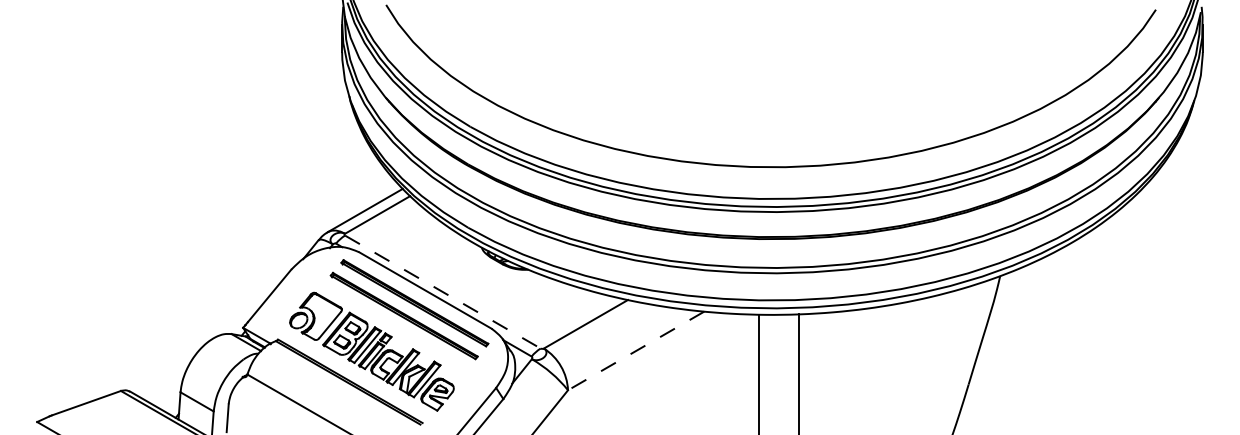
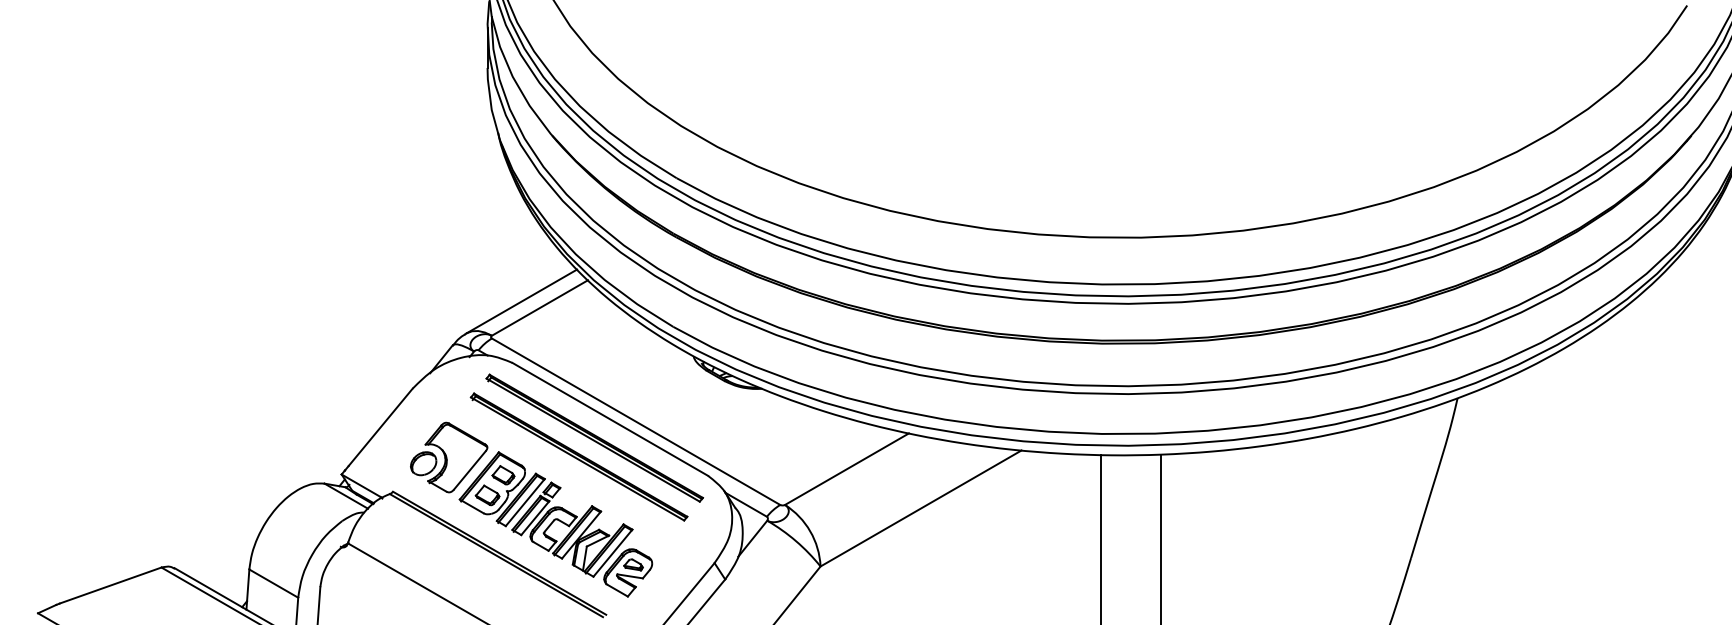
line: (442, 292) -> (635, 422), dashed -> solid
line: (636, 350) -> (921, 507), dashed -> solid

